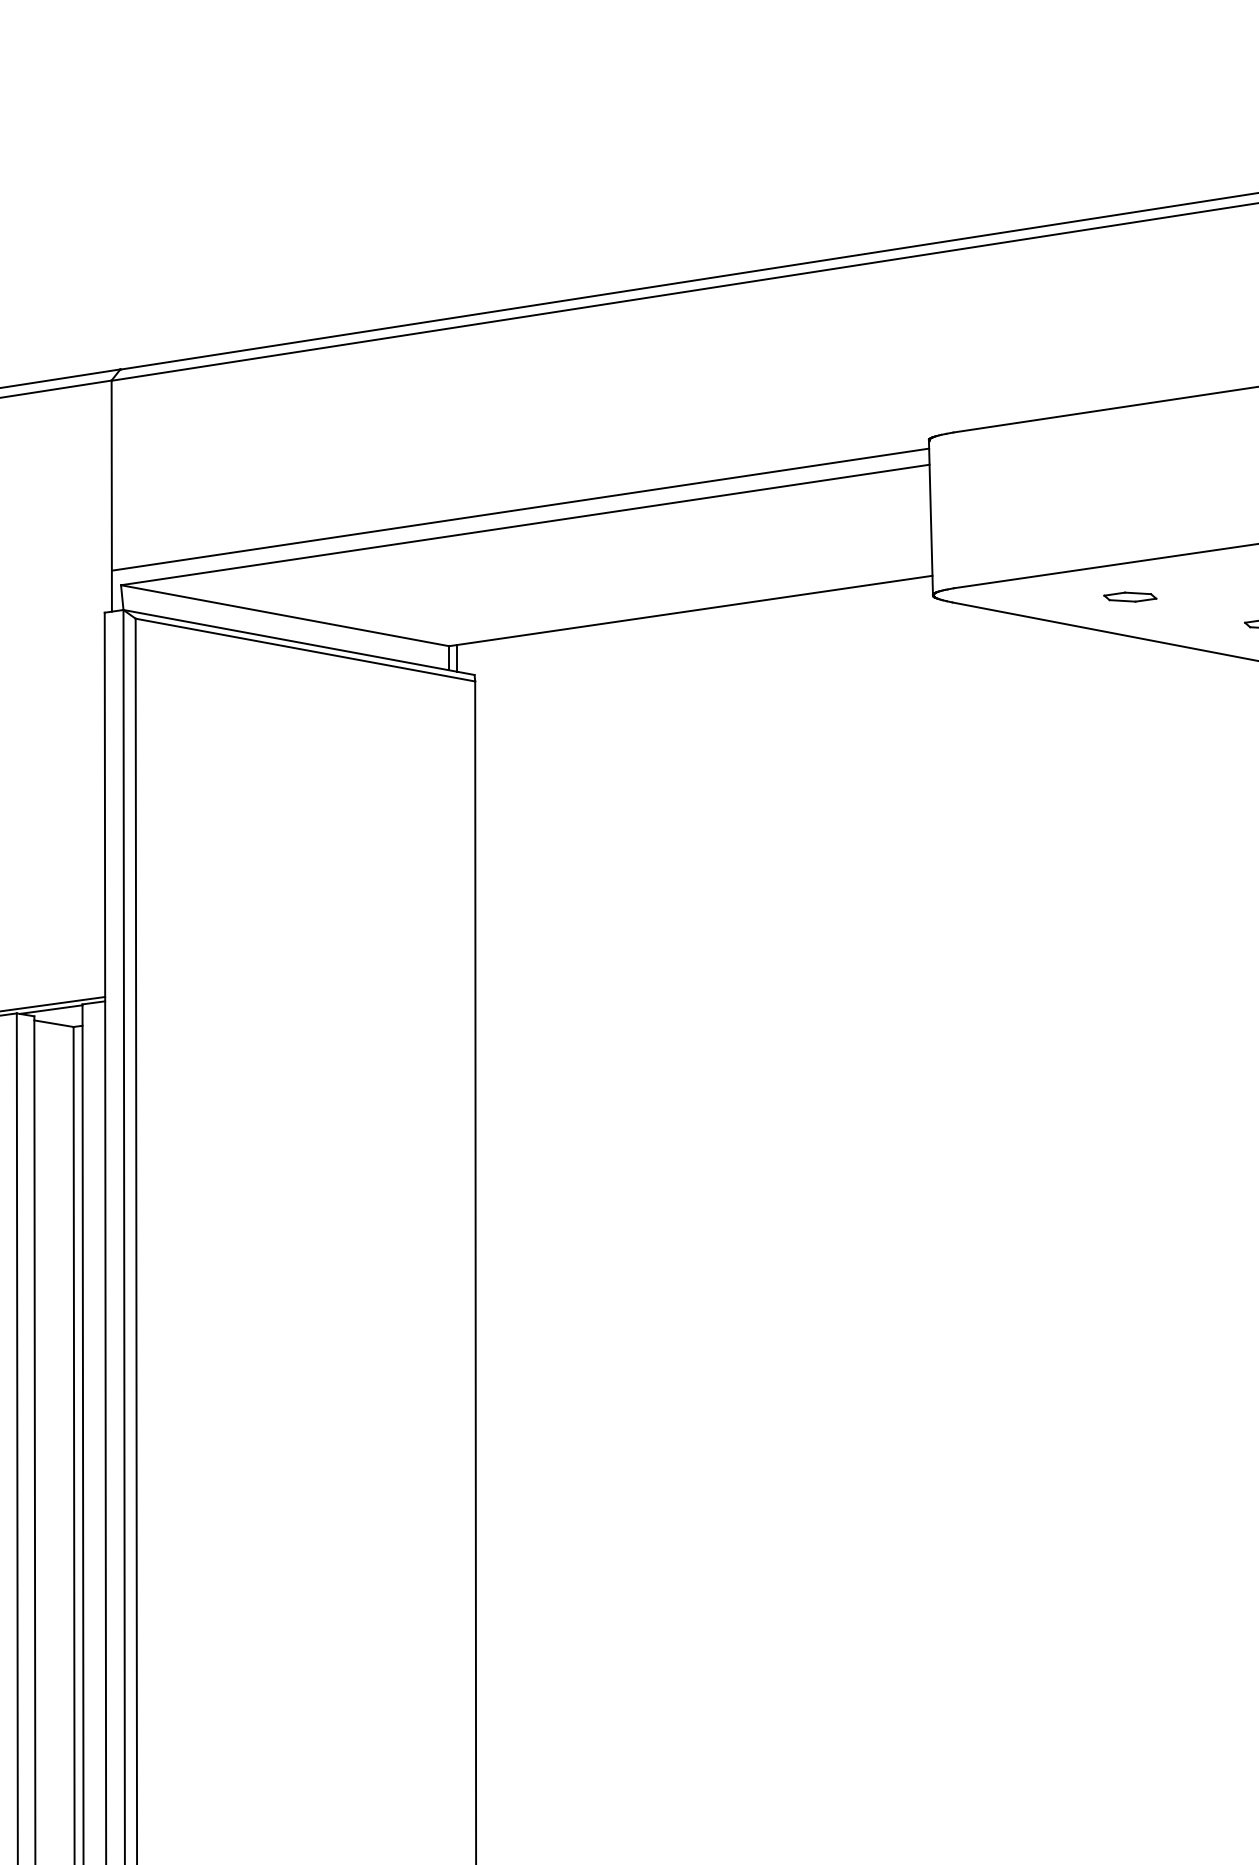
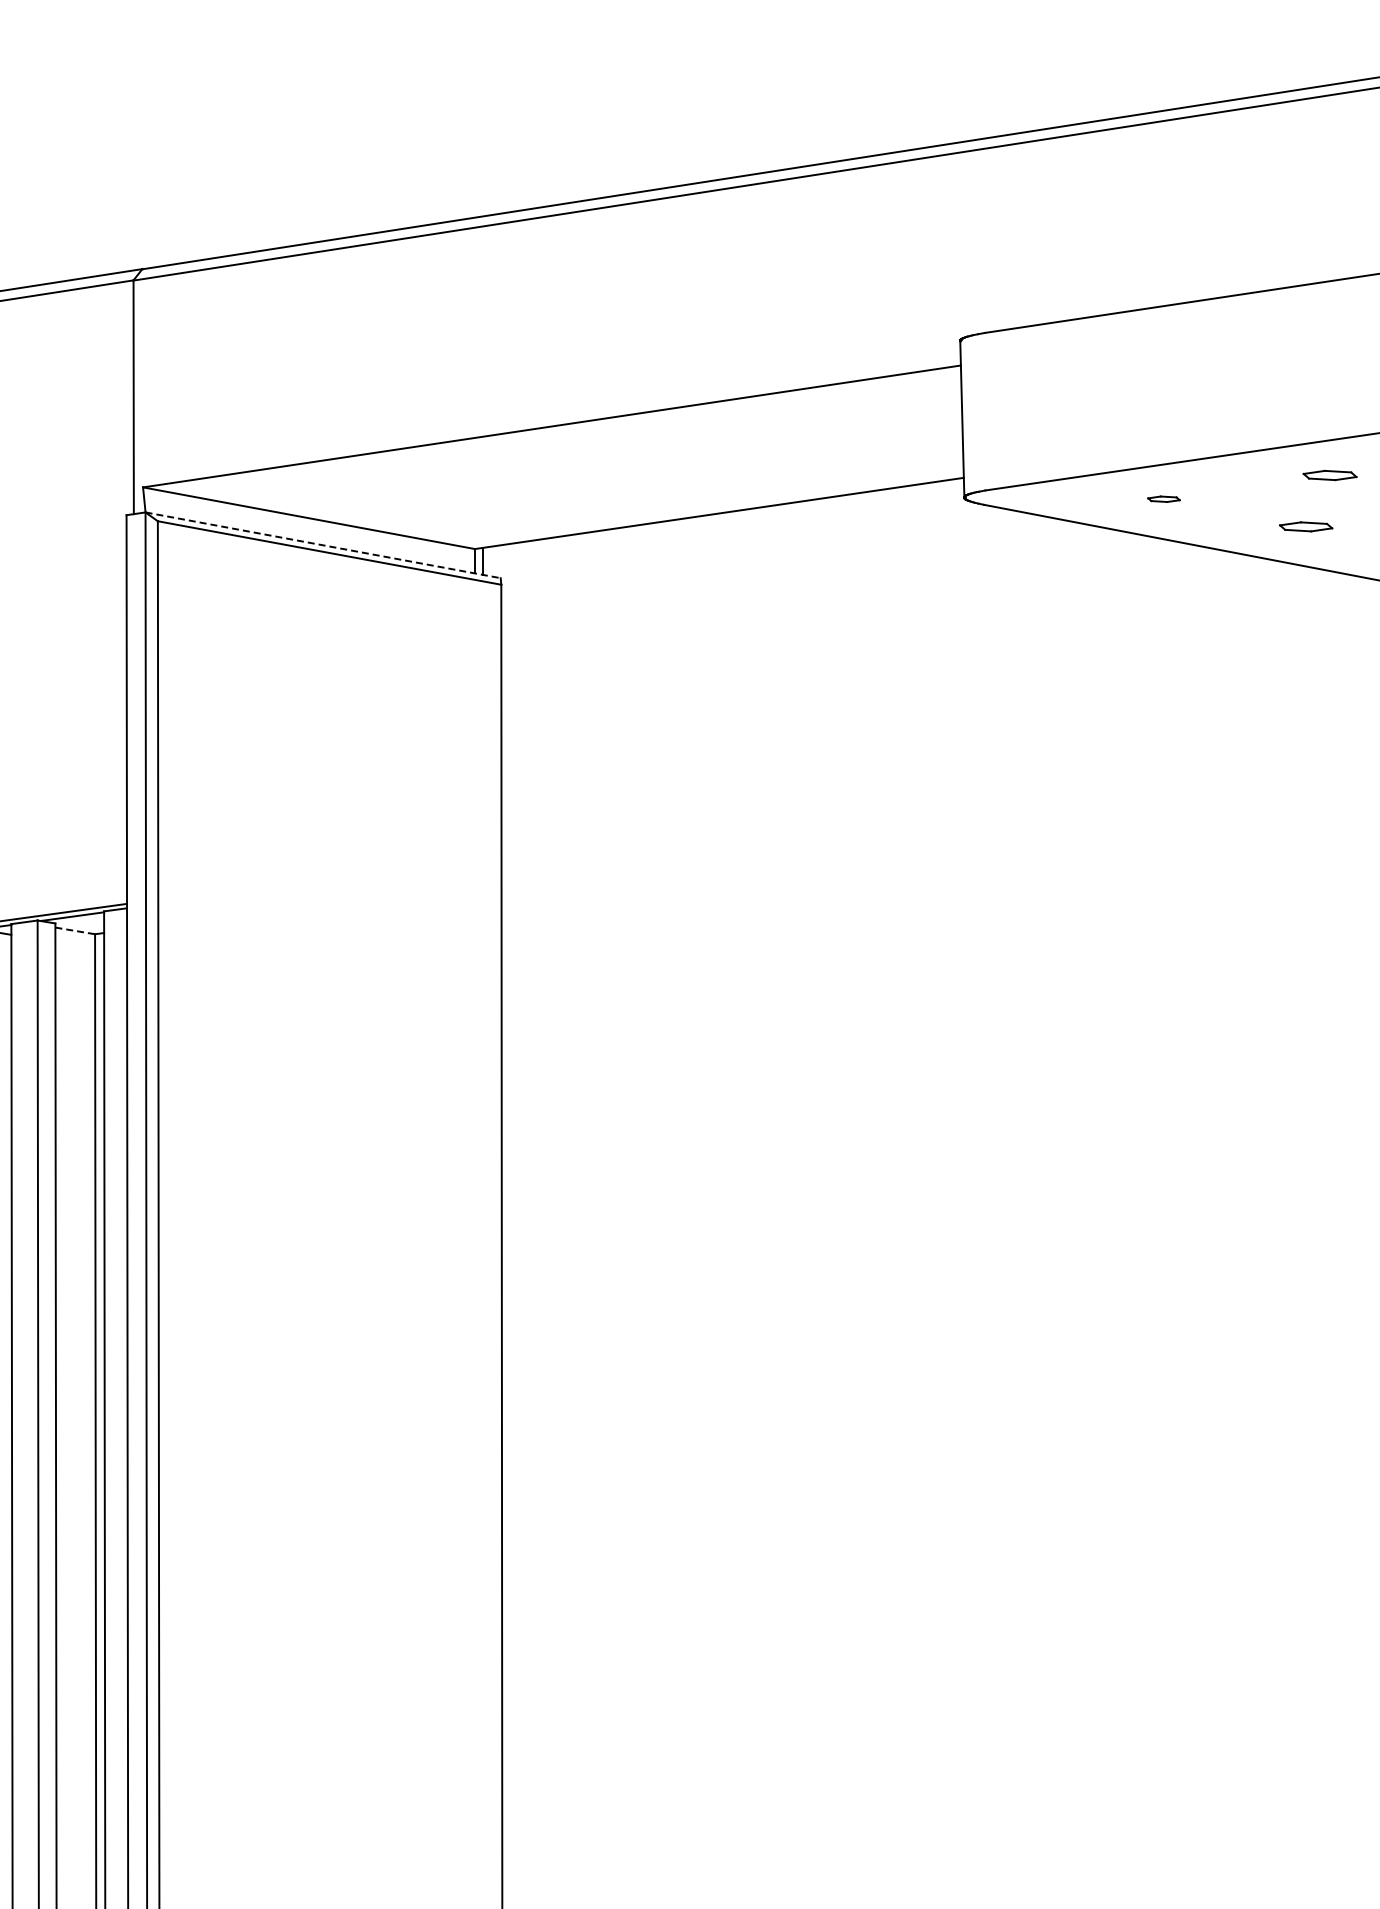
line: (520, 509) -> (547, 410), removed
part: (1129, 596) -> (1163, 498), size x0.6
line: (299, 642) -> (323, 545), solid -> dashed
line: (54, 1024) -> (75, 931), solid -> dashed

